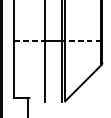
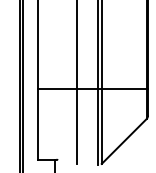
line: (29, 40) -> (57, 88), dashed -> solid
line: (82, 40) -> (123, 88), dashed -> solid

